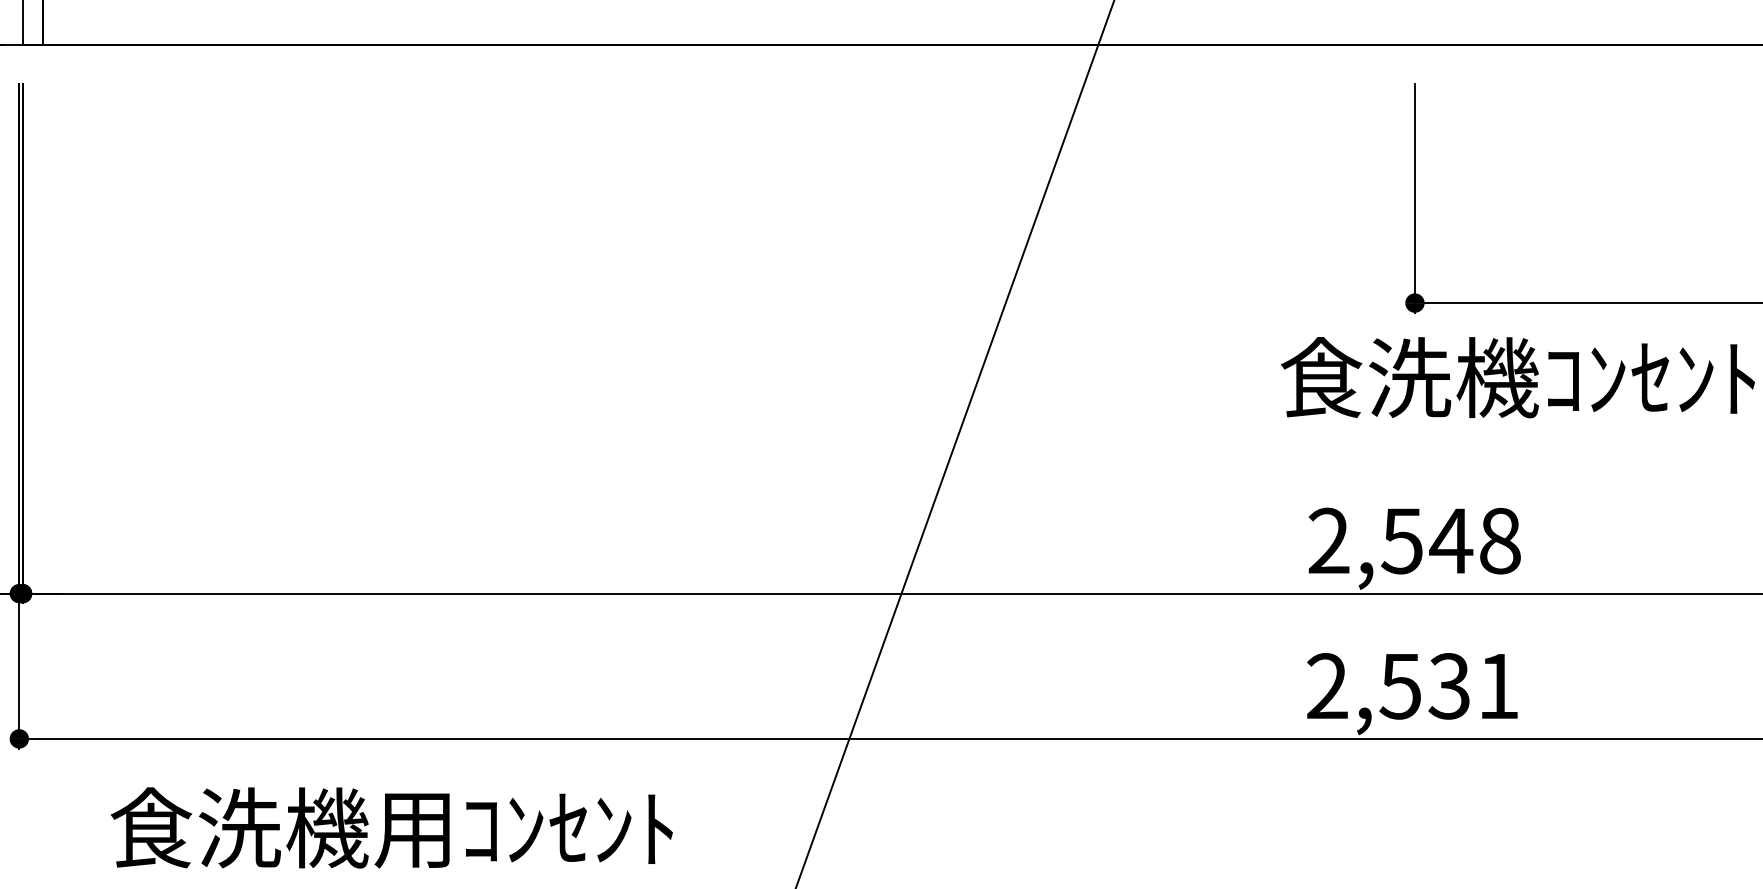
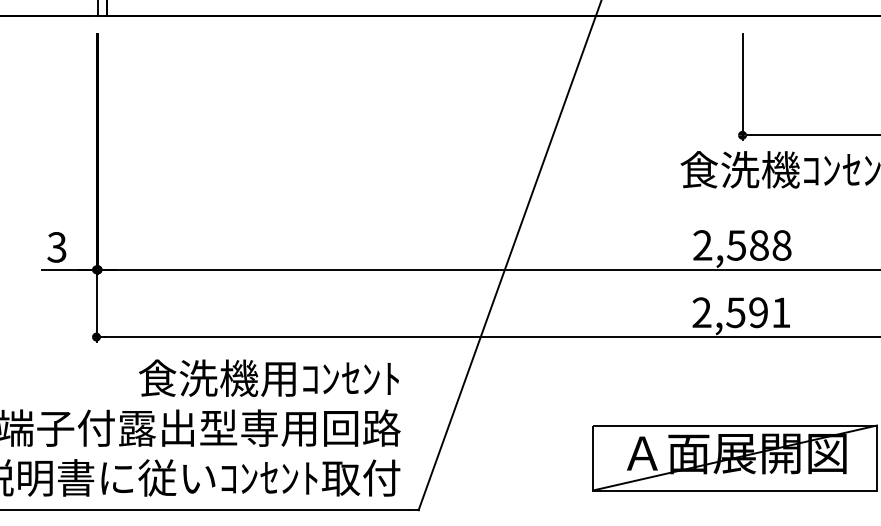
text: (1451, 541) -> (759, 245), 2,548 -> 2,588
text: (1447, 685) -> (757, 312), 2,531 -> 2,591

